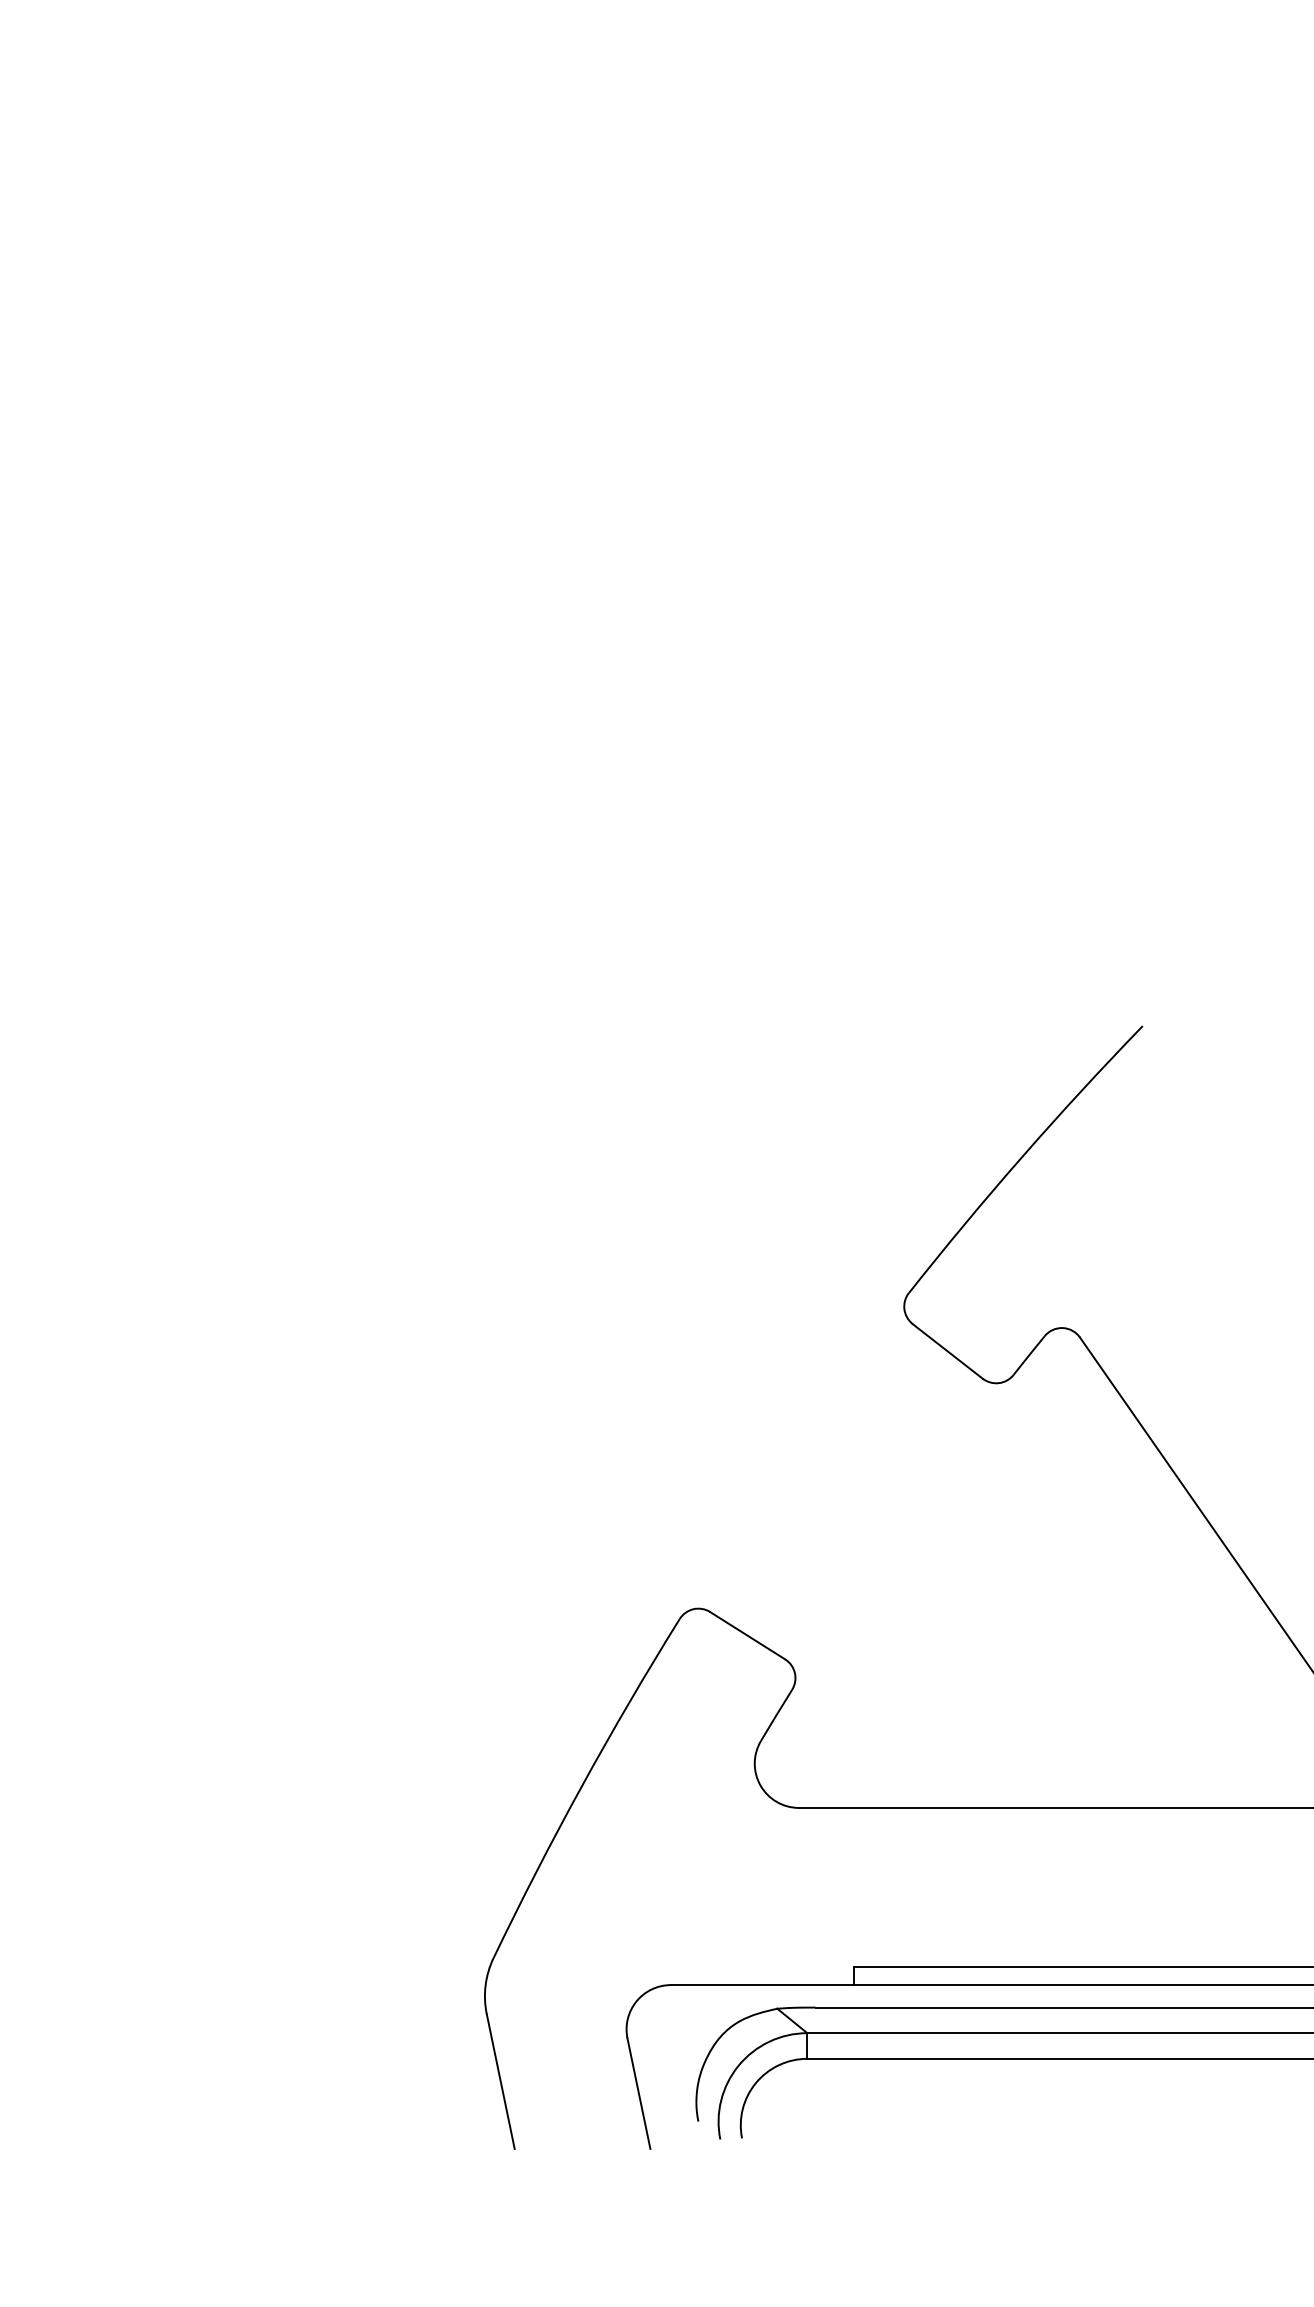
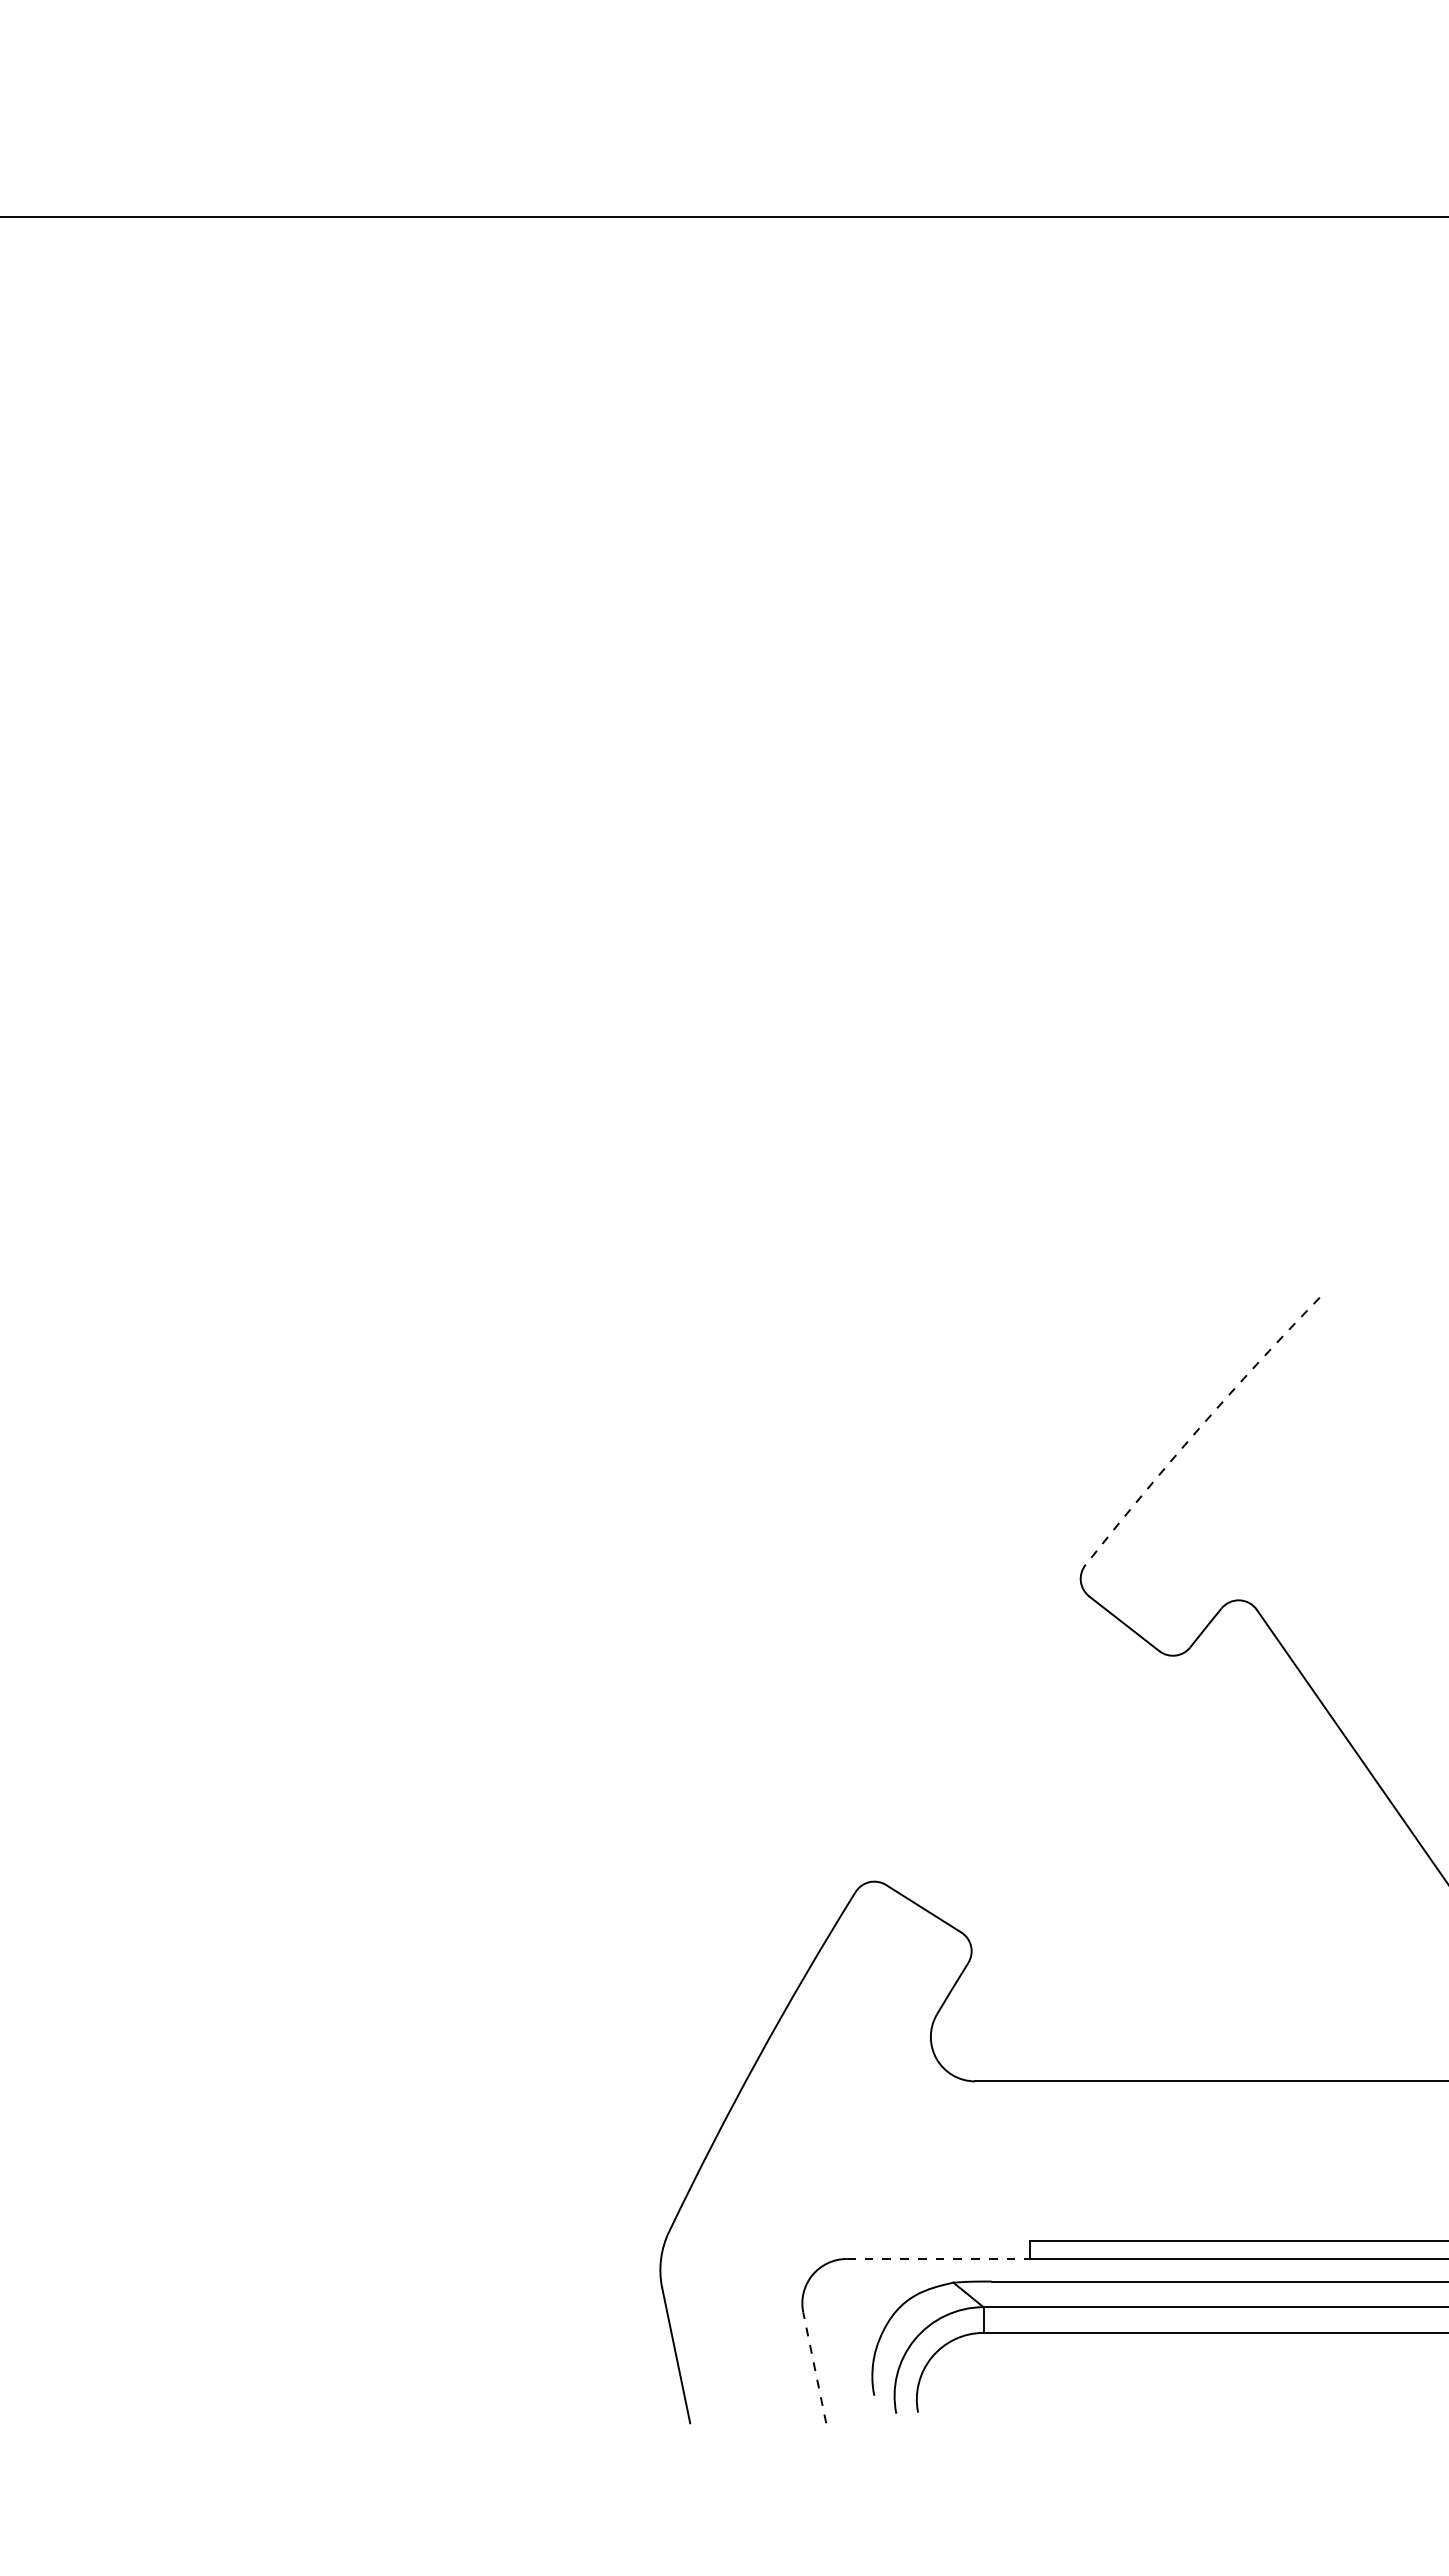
arc: (1022, 1156) -> (1199, 1428), solid -> dashed
line: (762, 1984) -> (938, 2258), solid -> dashed
line: (638, 2093) -> (814, 2367), solid -> dashed

